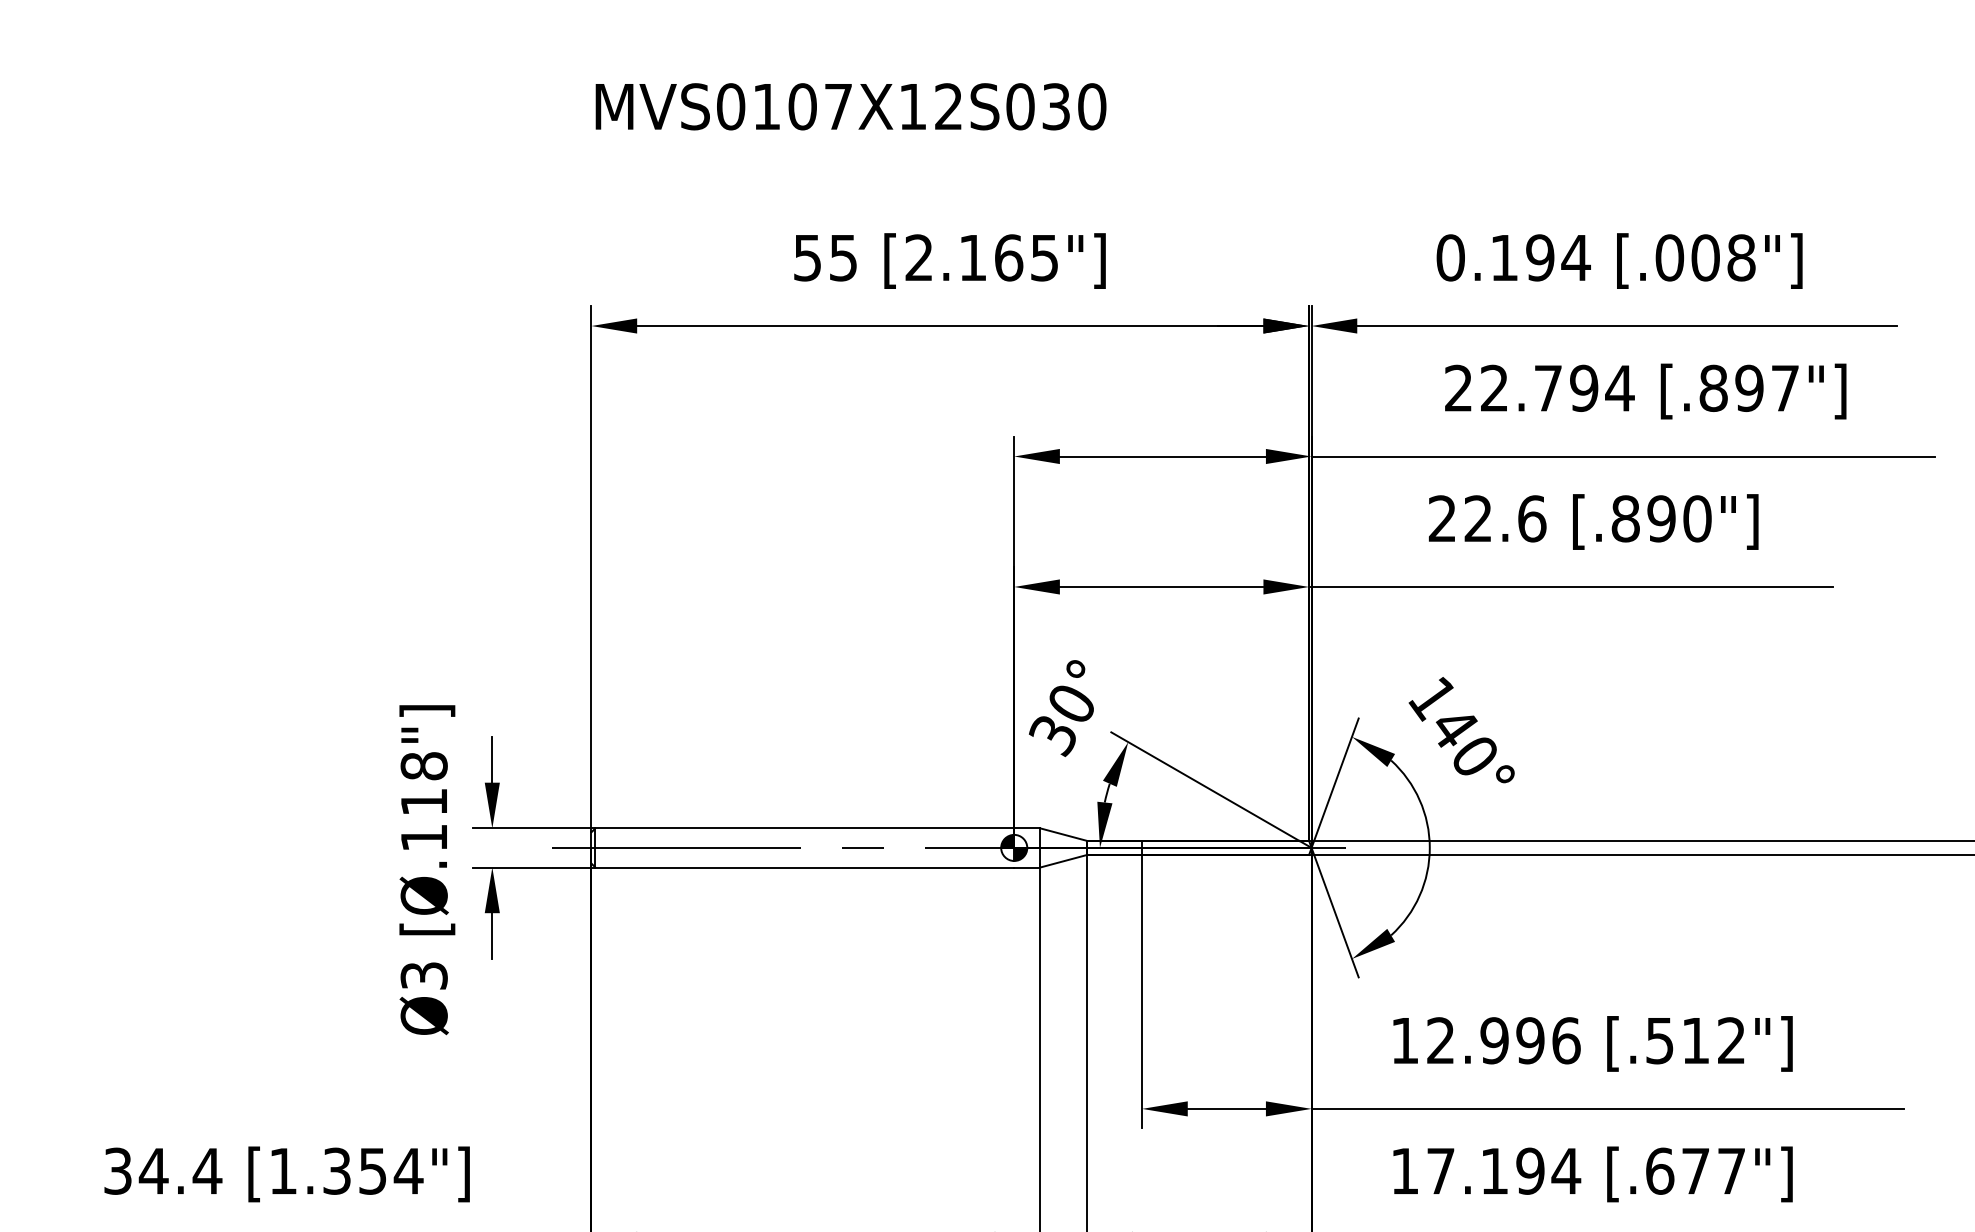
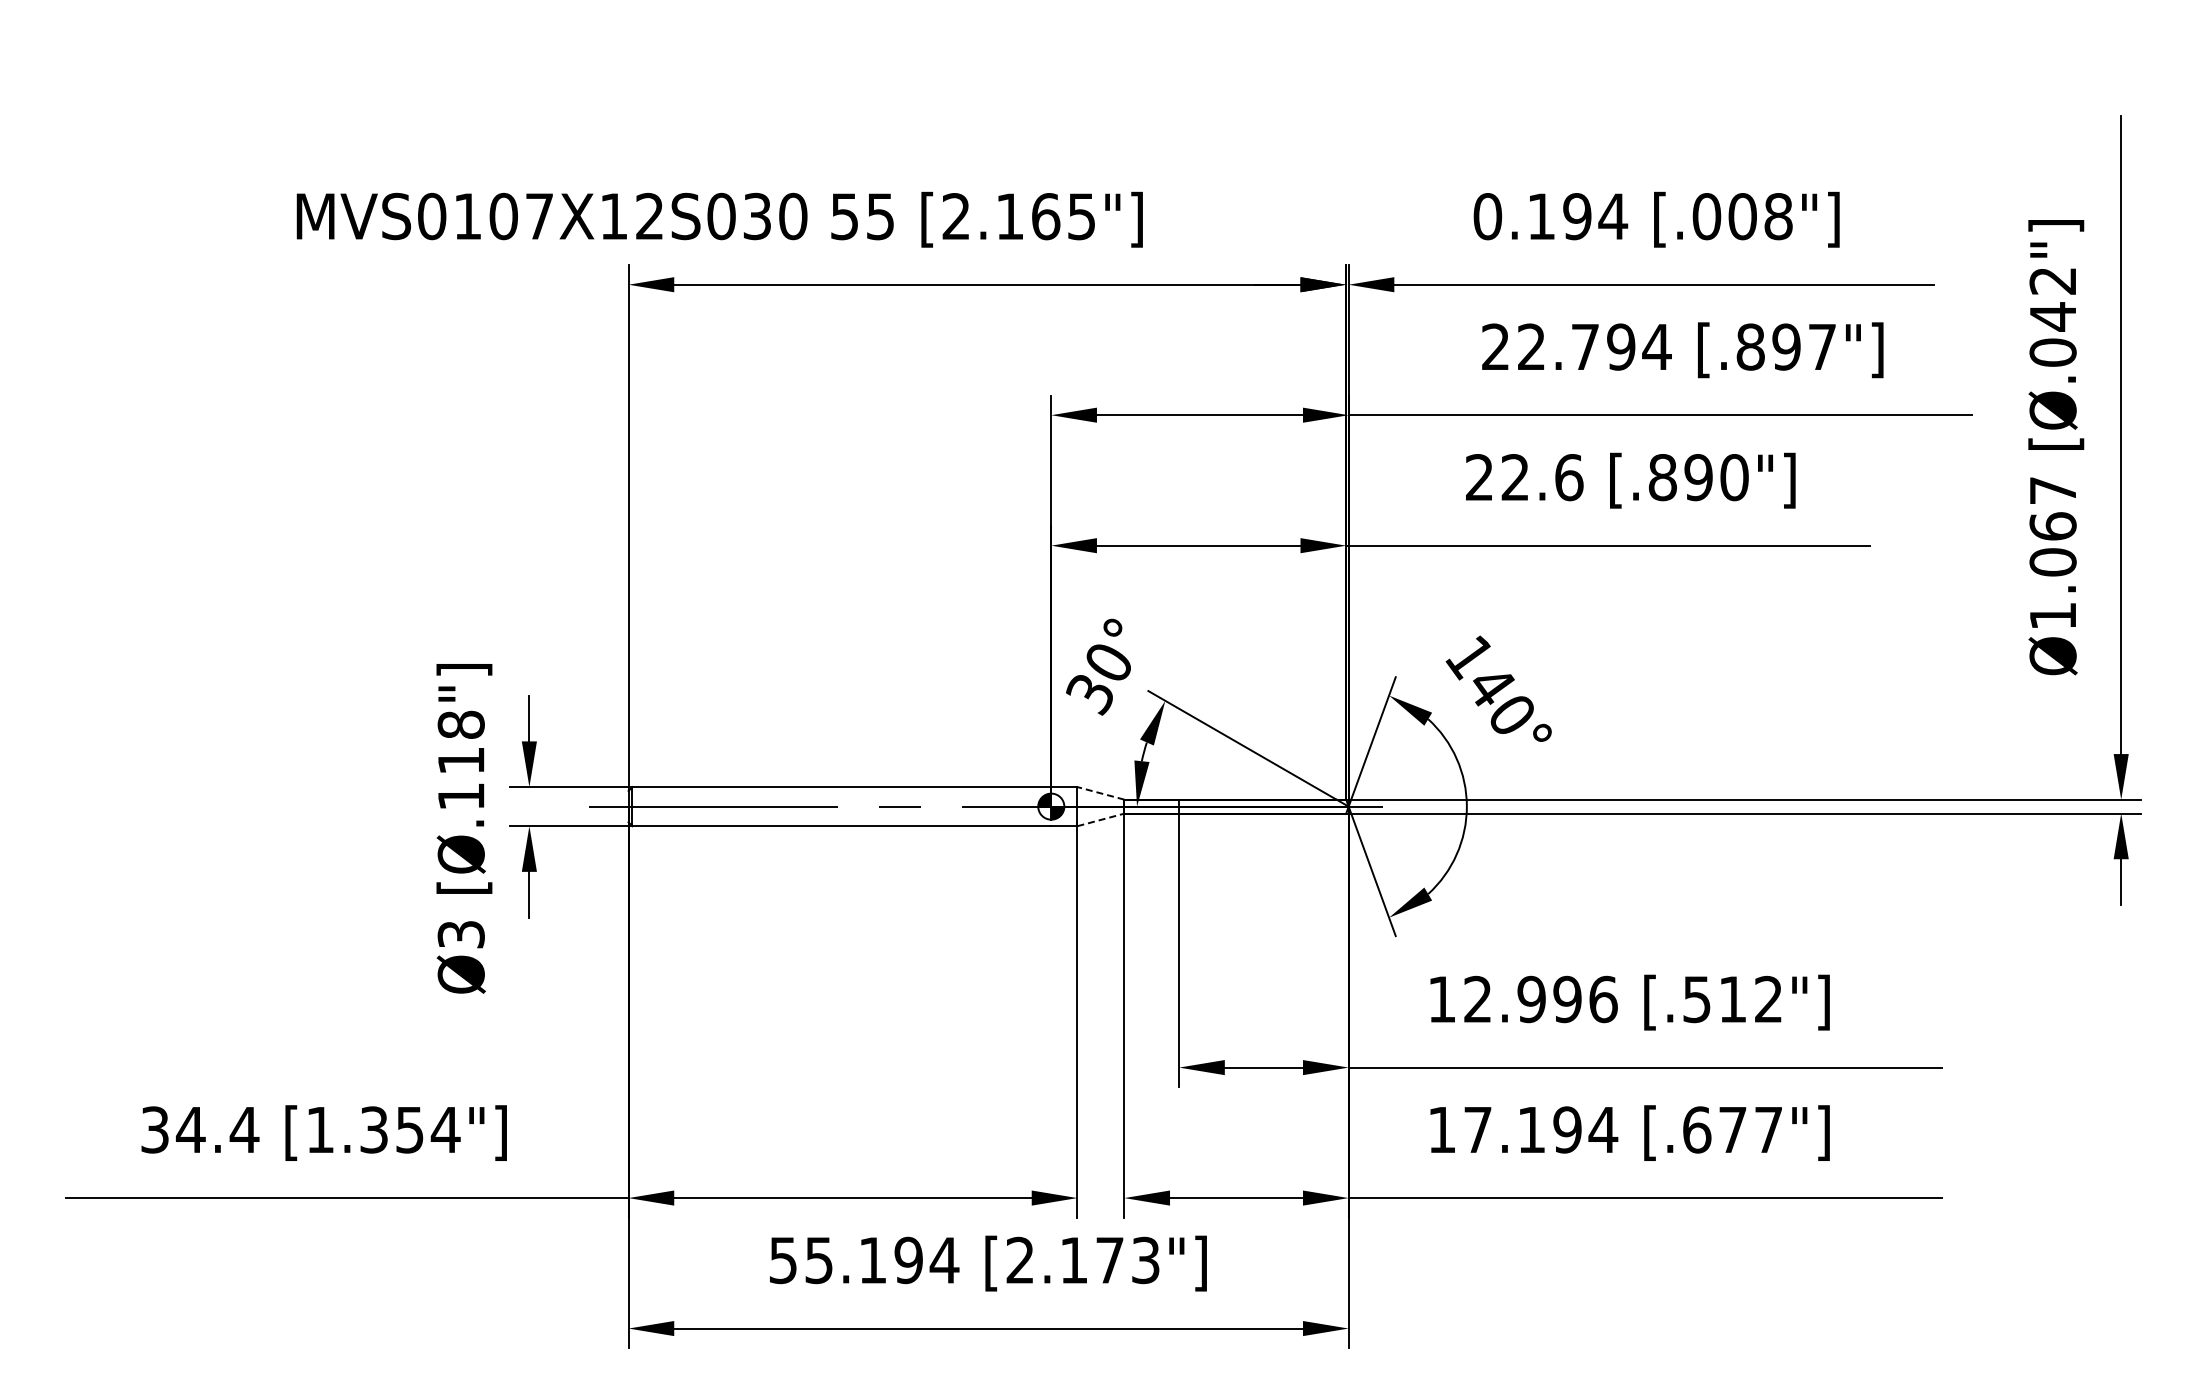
text: (850, 106) -> (551, 216), moved
line: (1063, 834) -> (1100, 793), solid -> dashed
line: (1064, 860) -> (1101, 819), solid -> dashed

